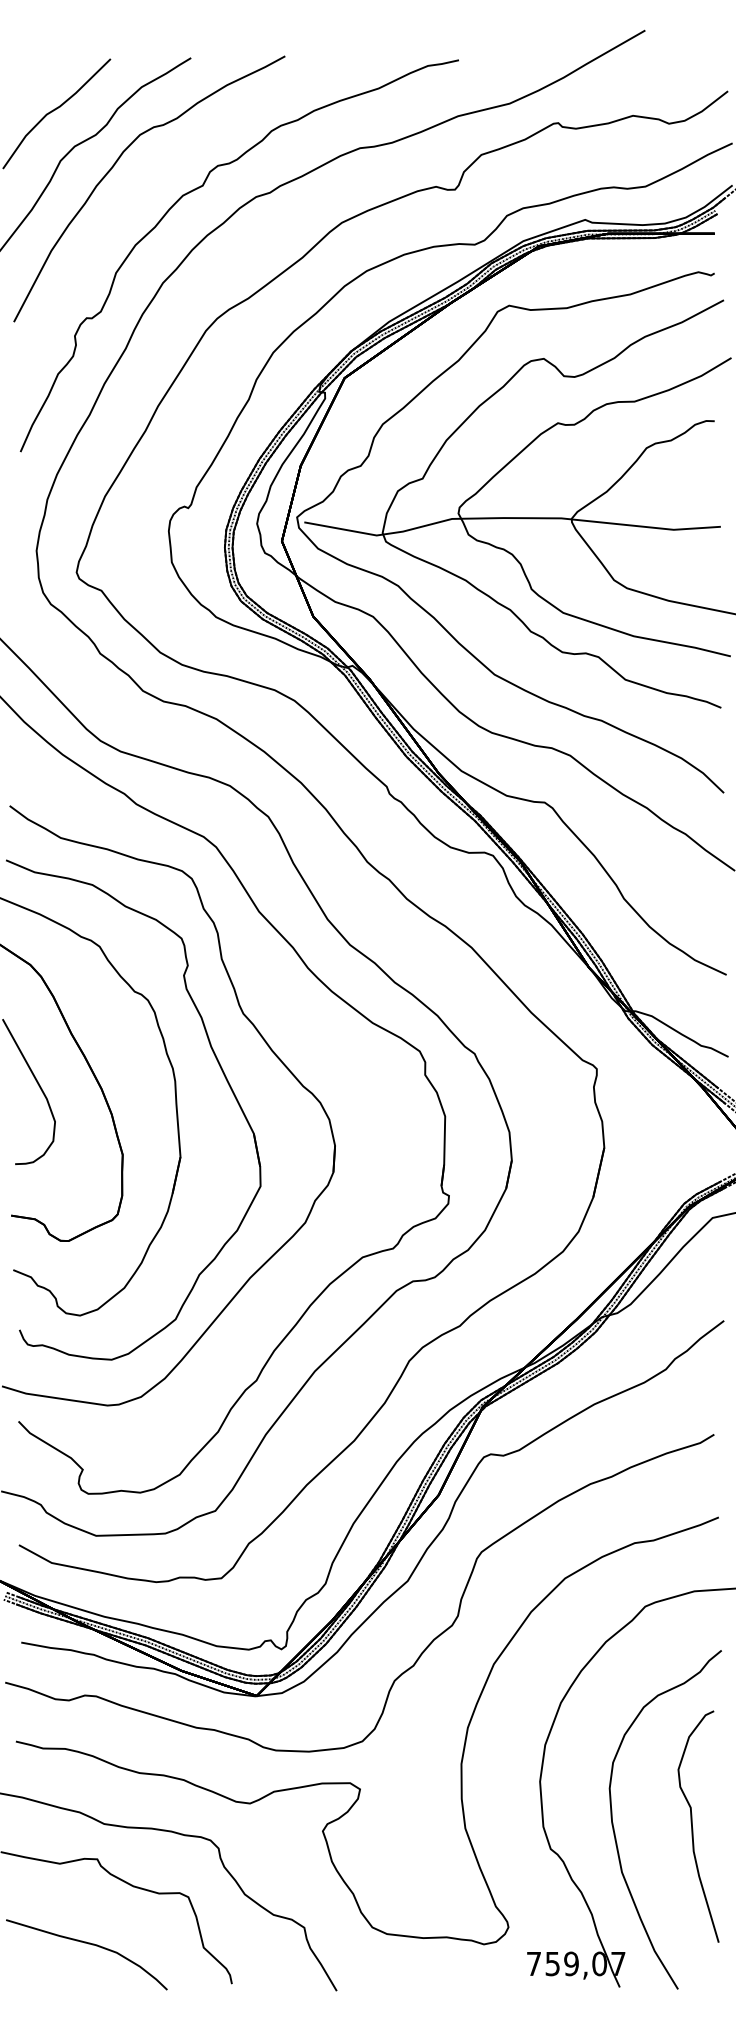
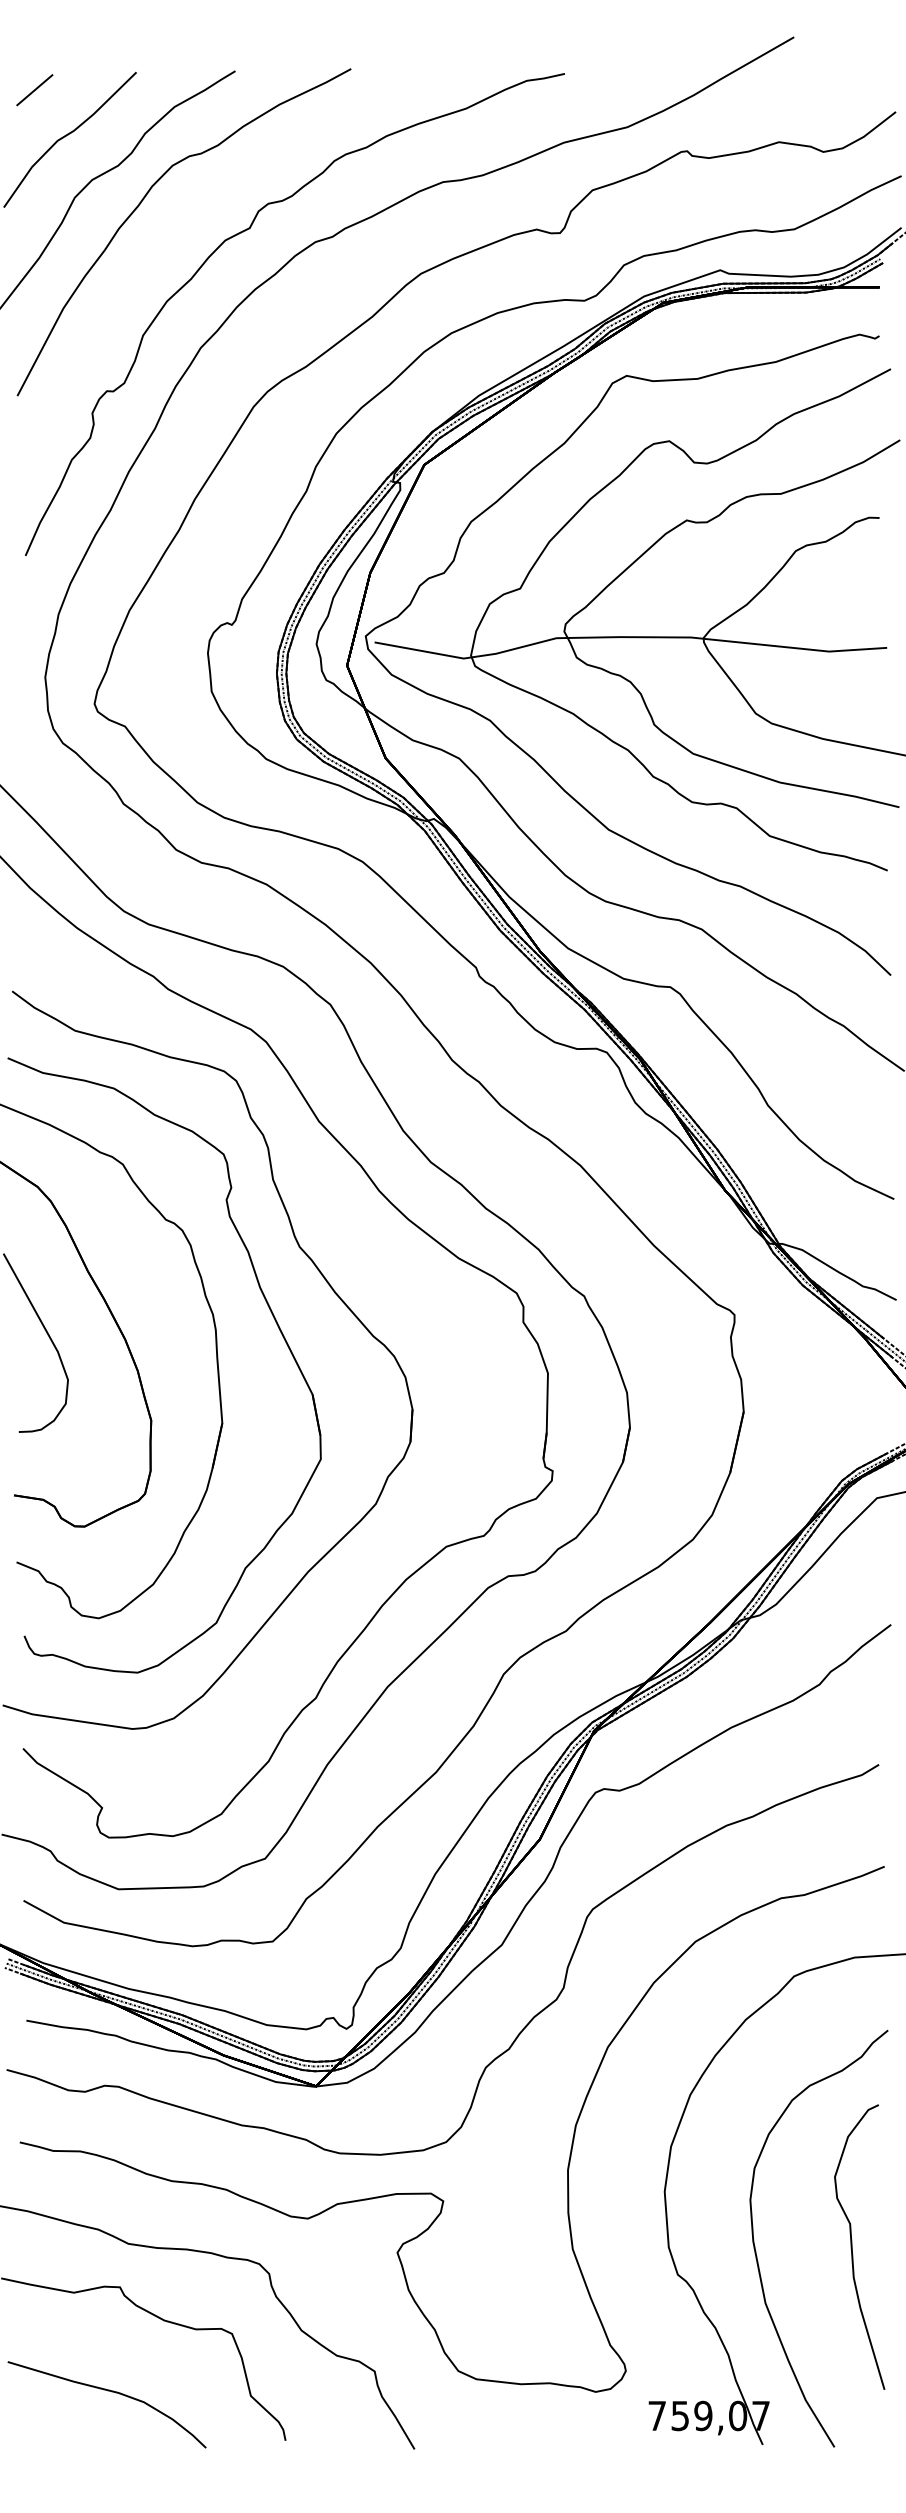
line: (27, 73) -> (34, 90), added

